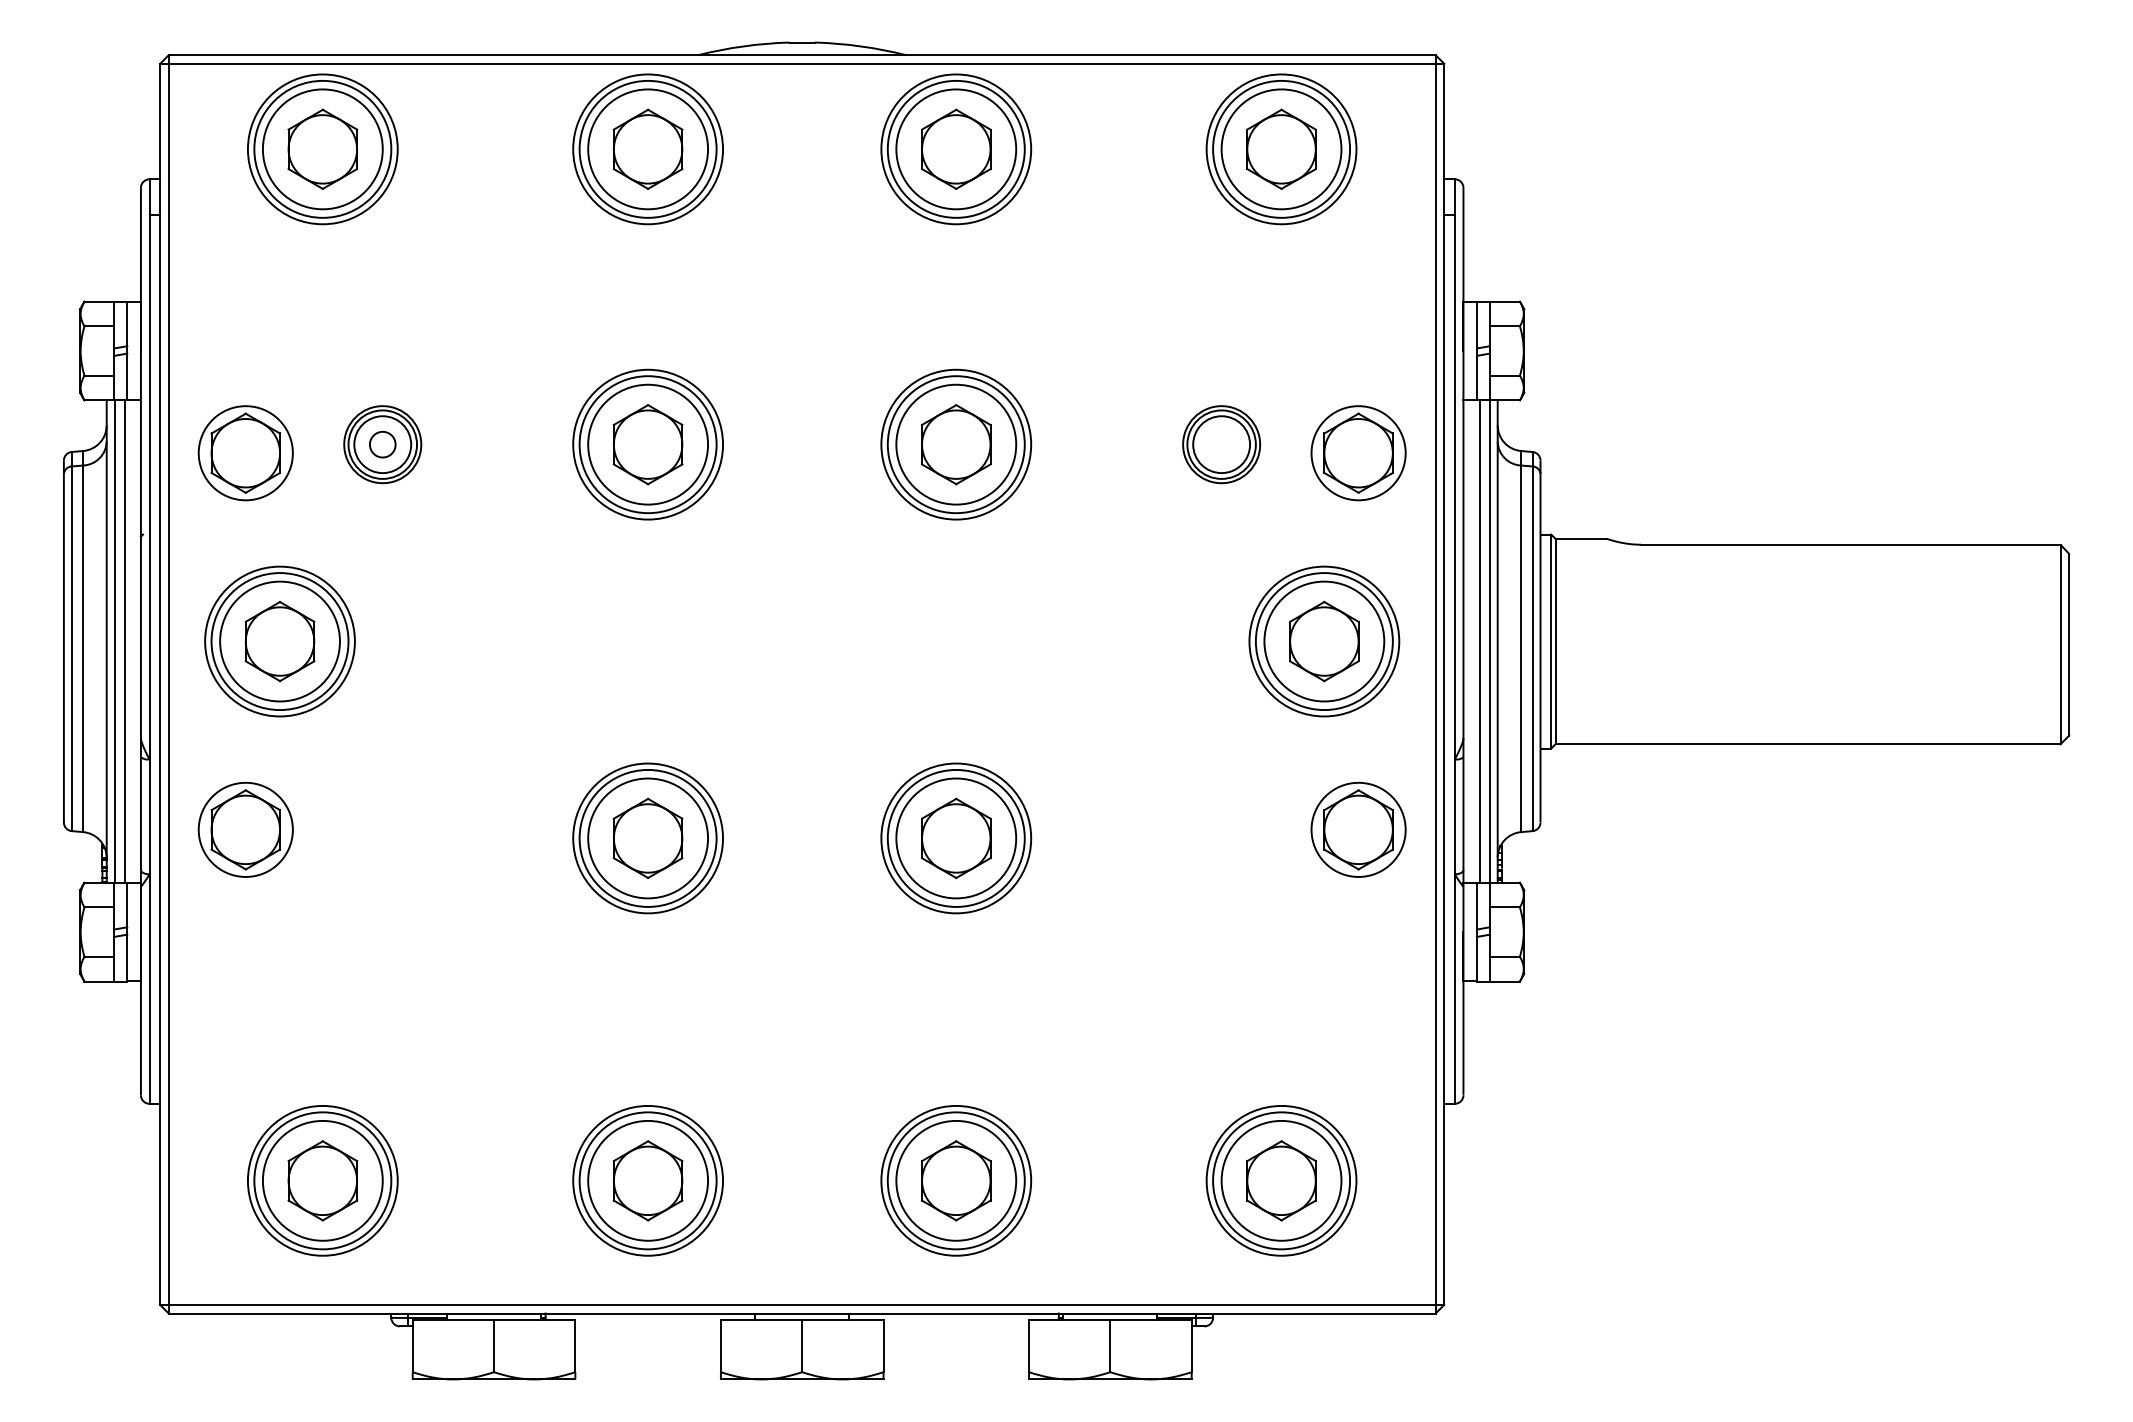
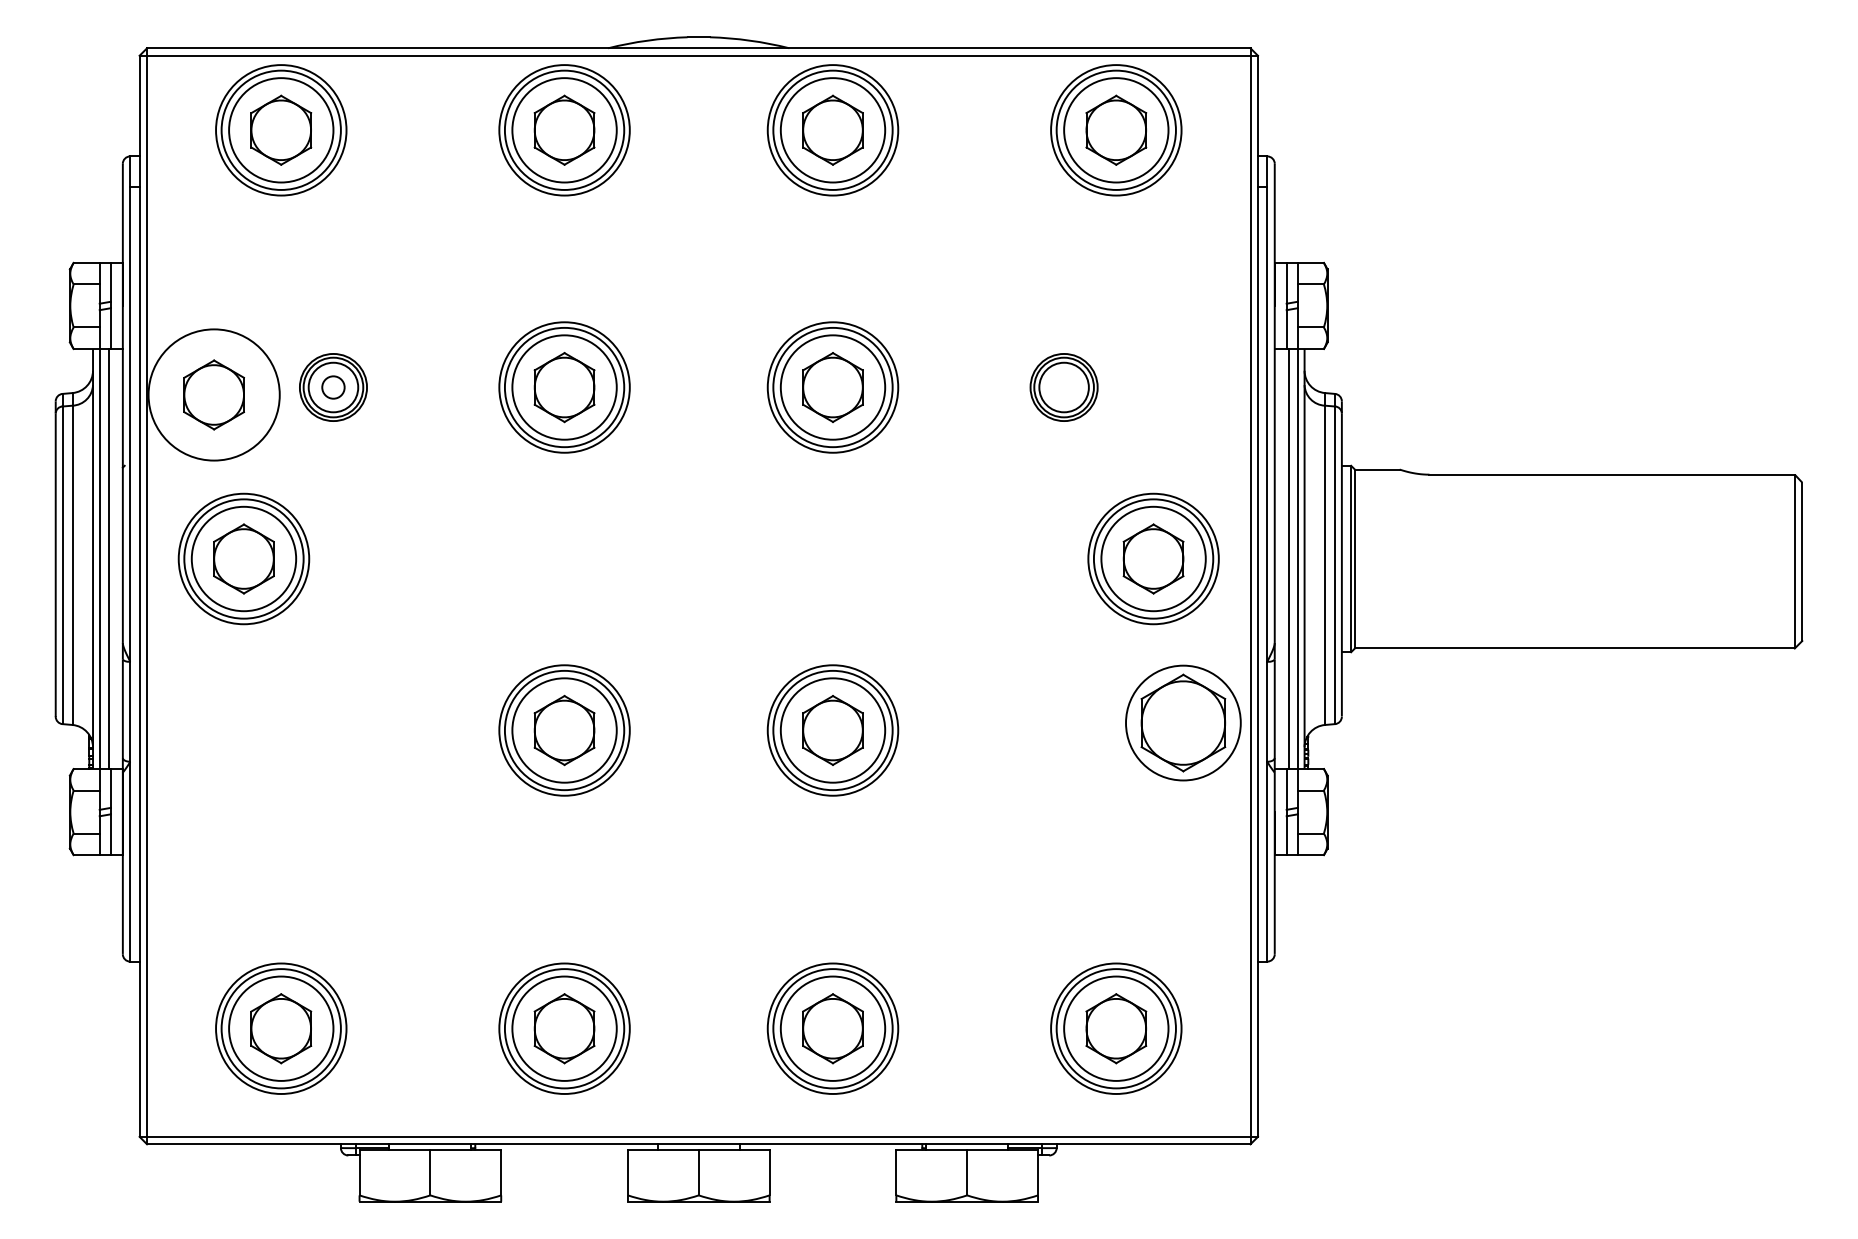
part: (1358, 452) -> (1183, 394), removed
circle: (246, 453) -> (214, 395), size x1.6
part: (246, 829) -> (214, 722), removed
part: (1358, 829) -> (1183, 722), size x1.4

